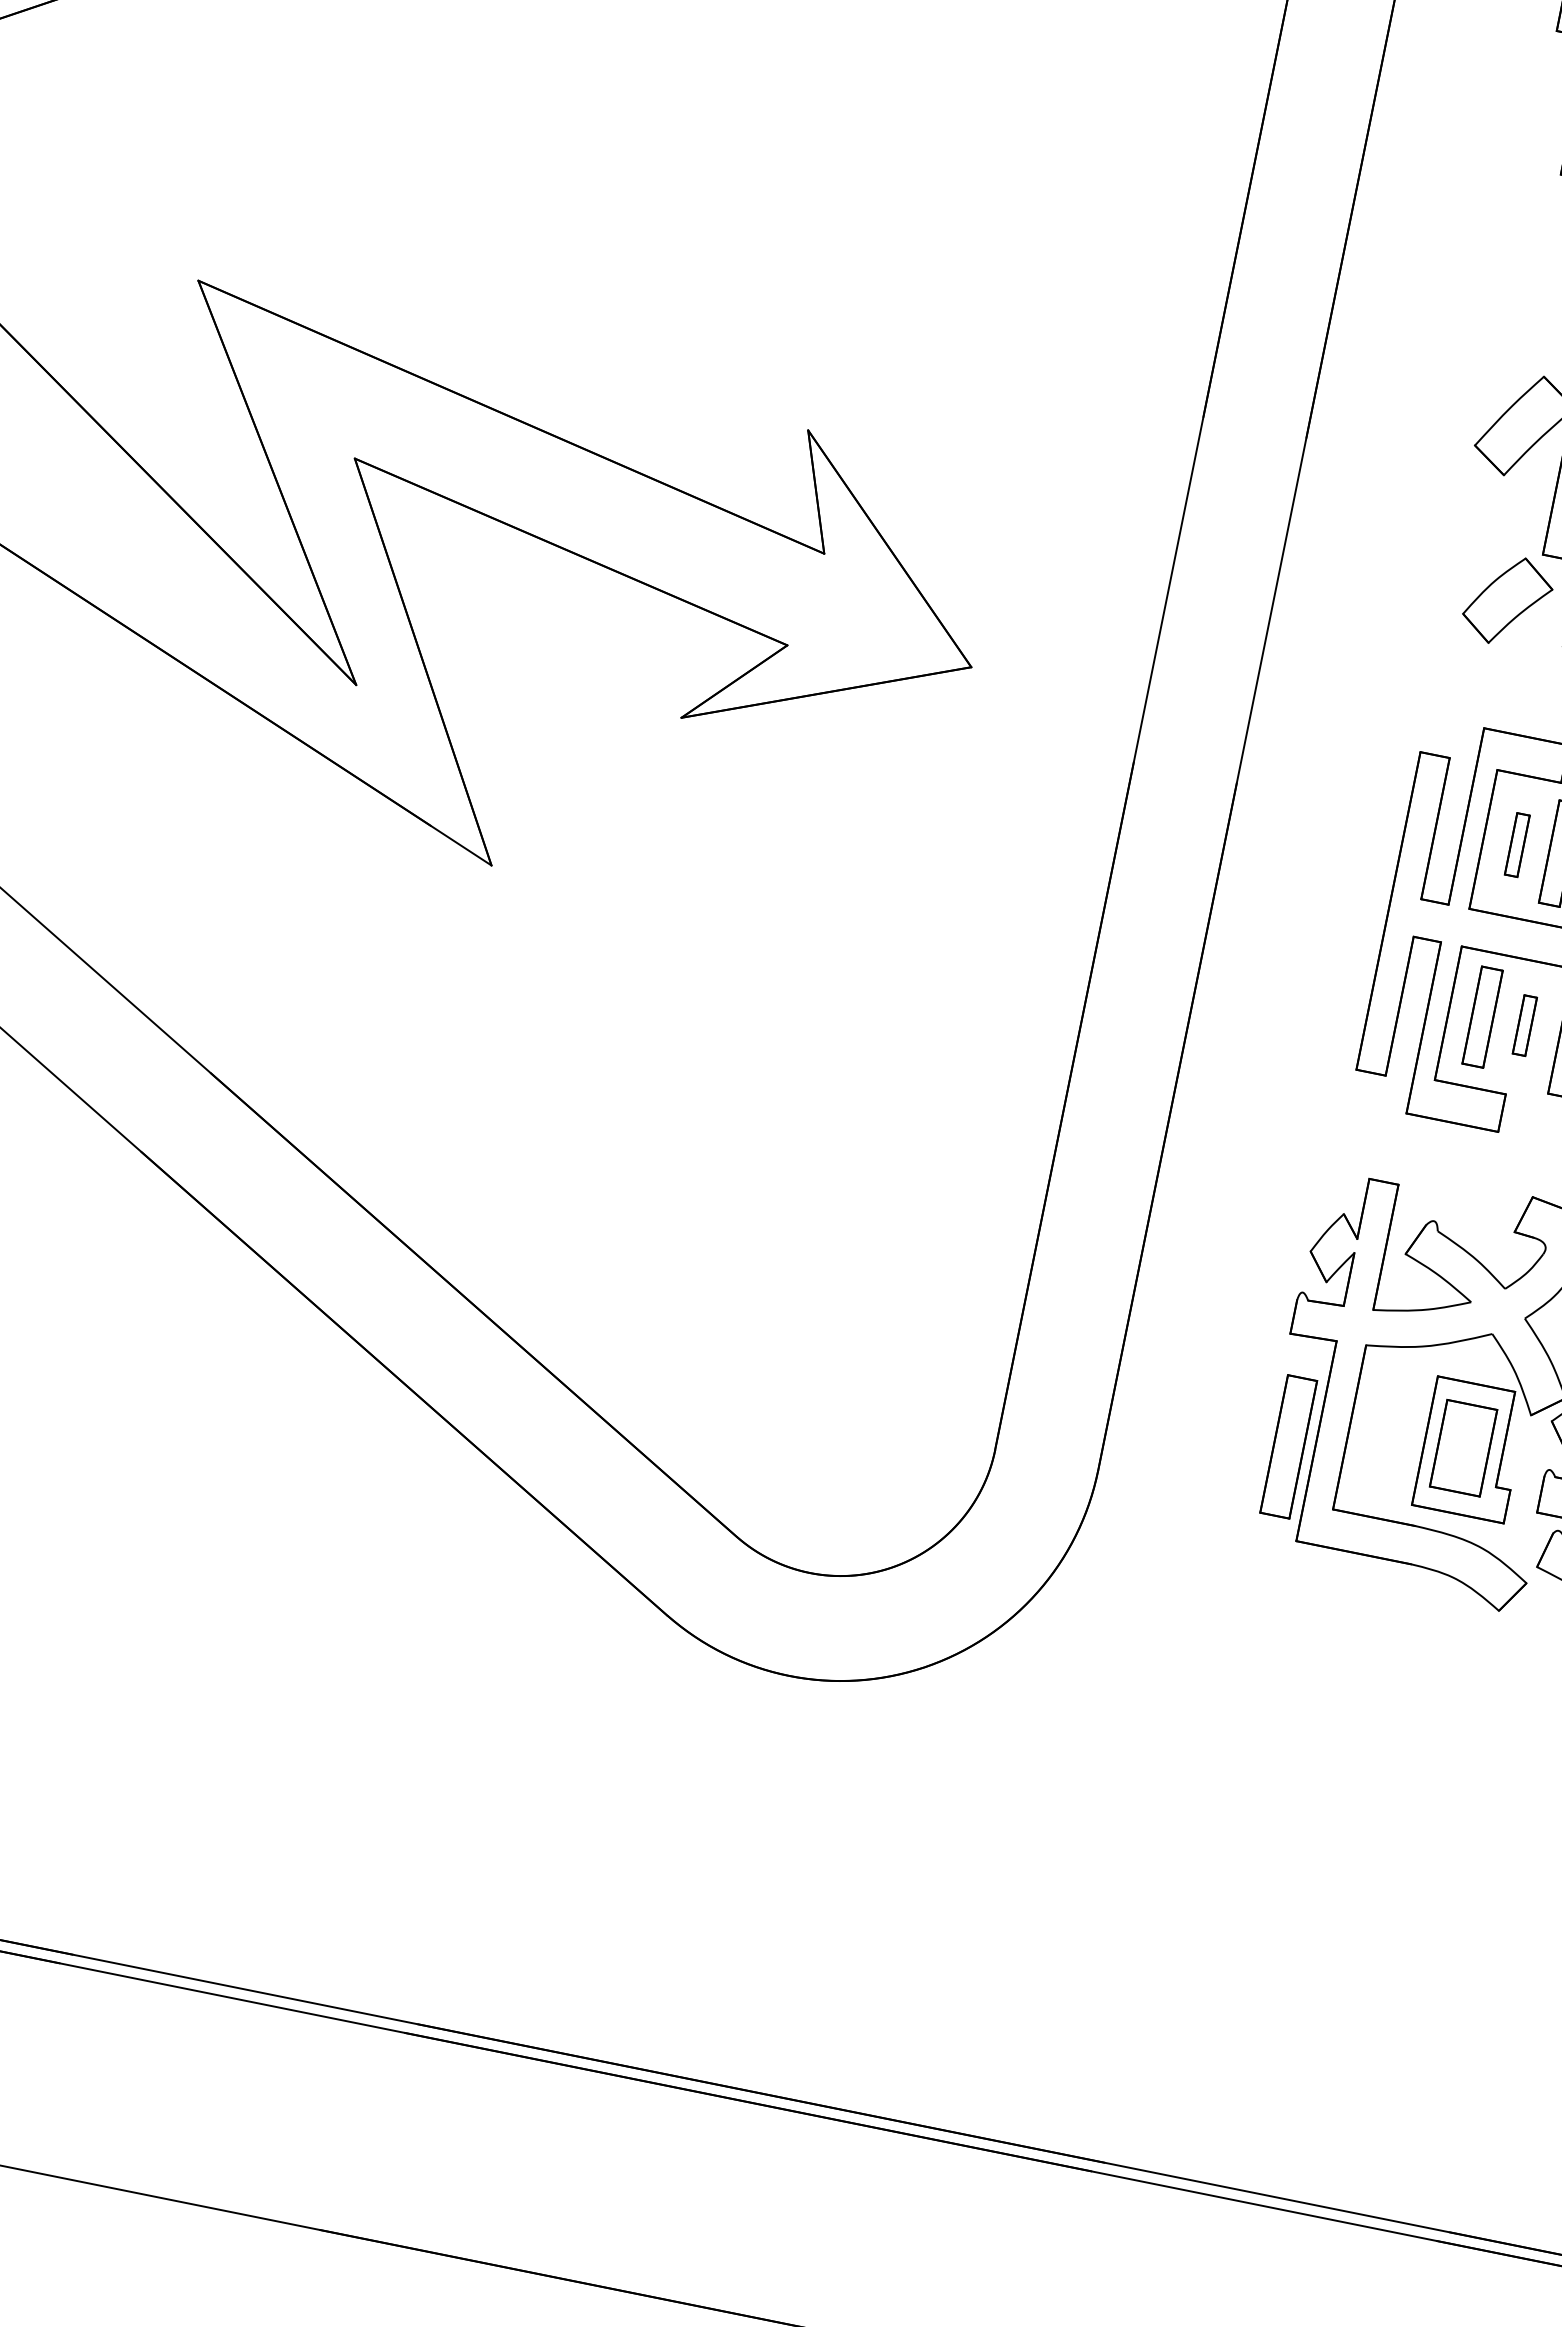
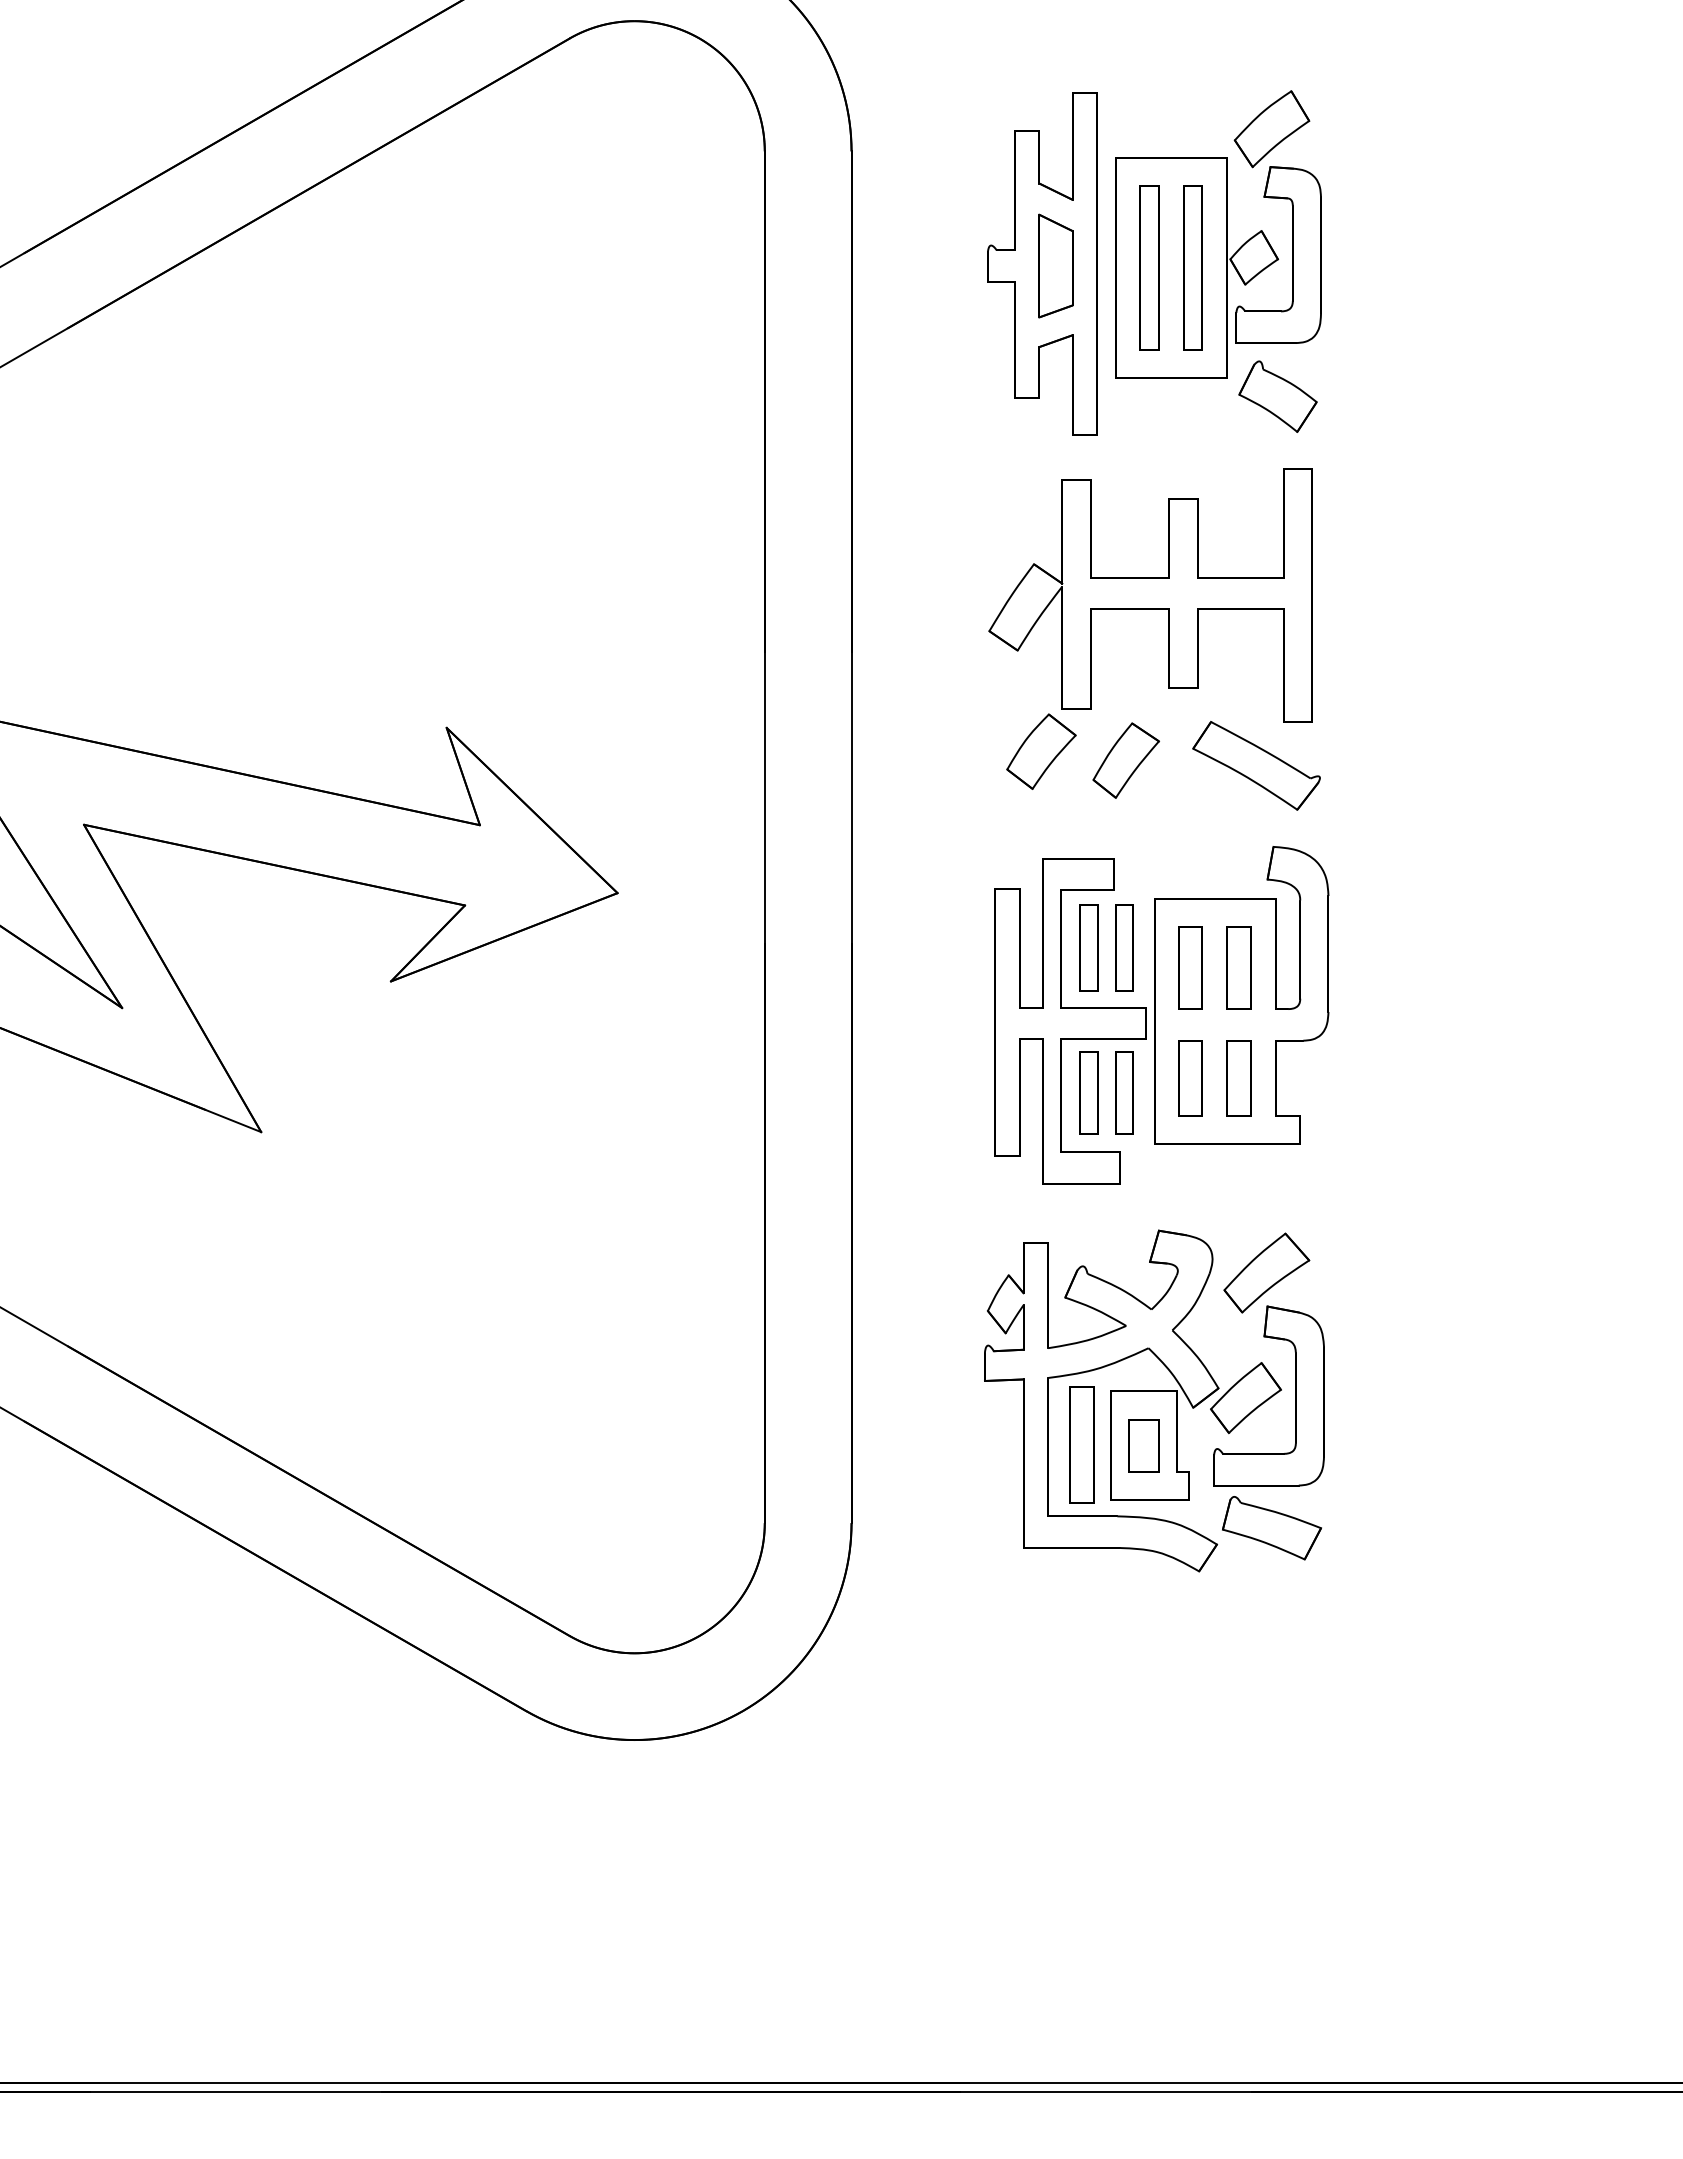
part: (1516, 844) -> (1088, 947), size x1.67
part: (1524, 1024) -> (1124, 1092), size x1.67
part: (1288, 1446) -> (1081, 1444), moved
part: (1463, 1448) -> (1143, 1445), size x0.71

